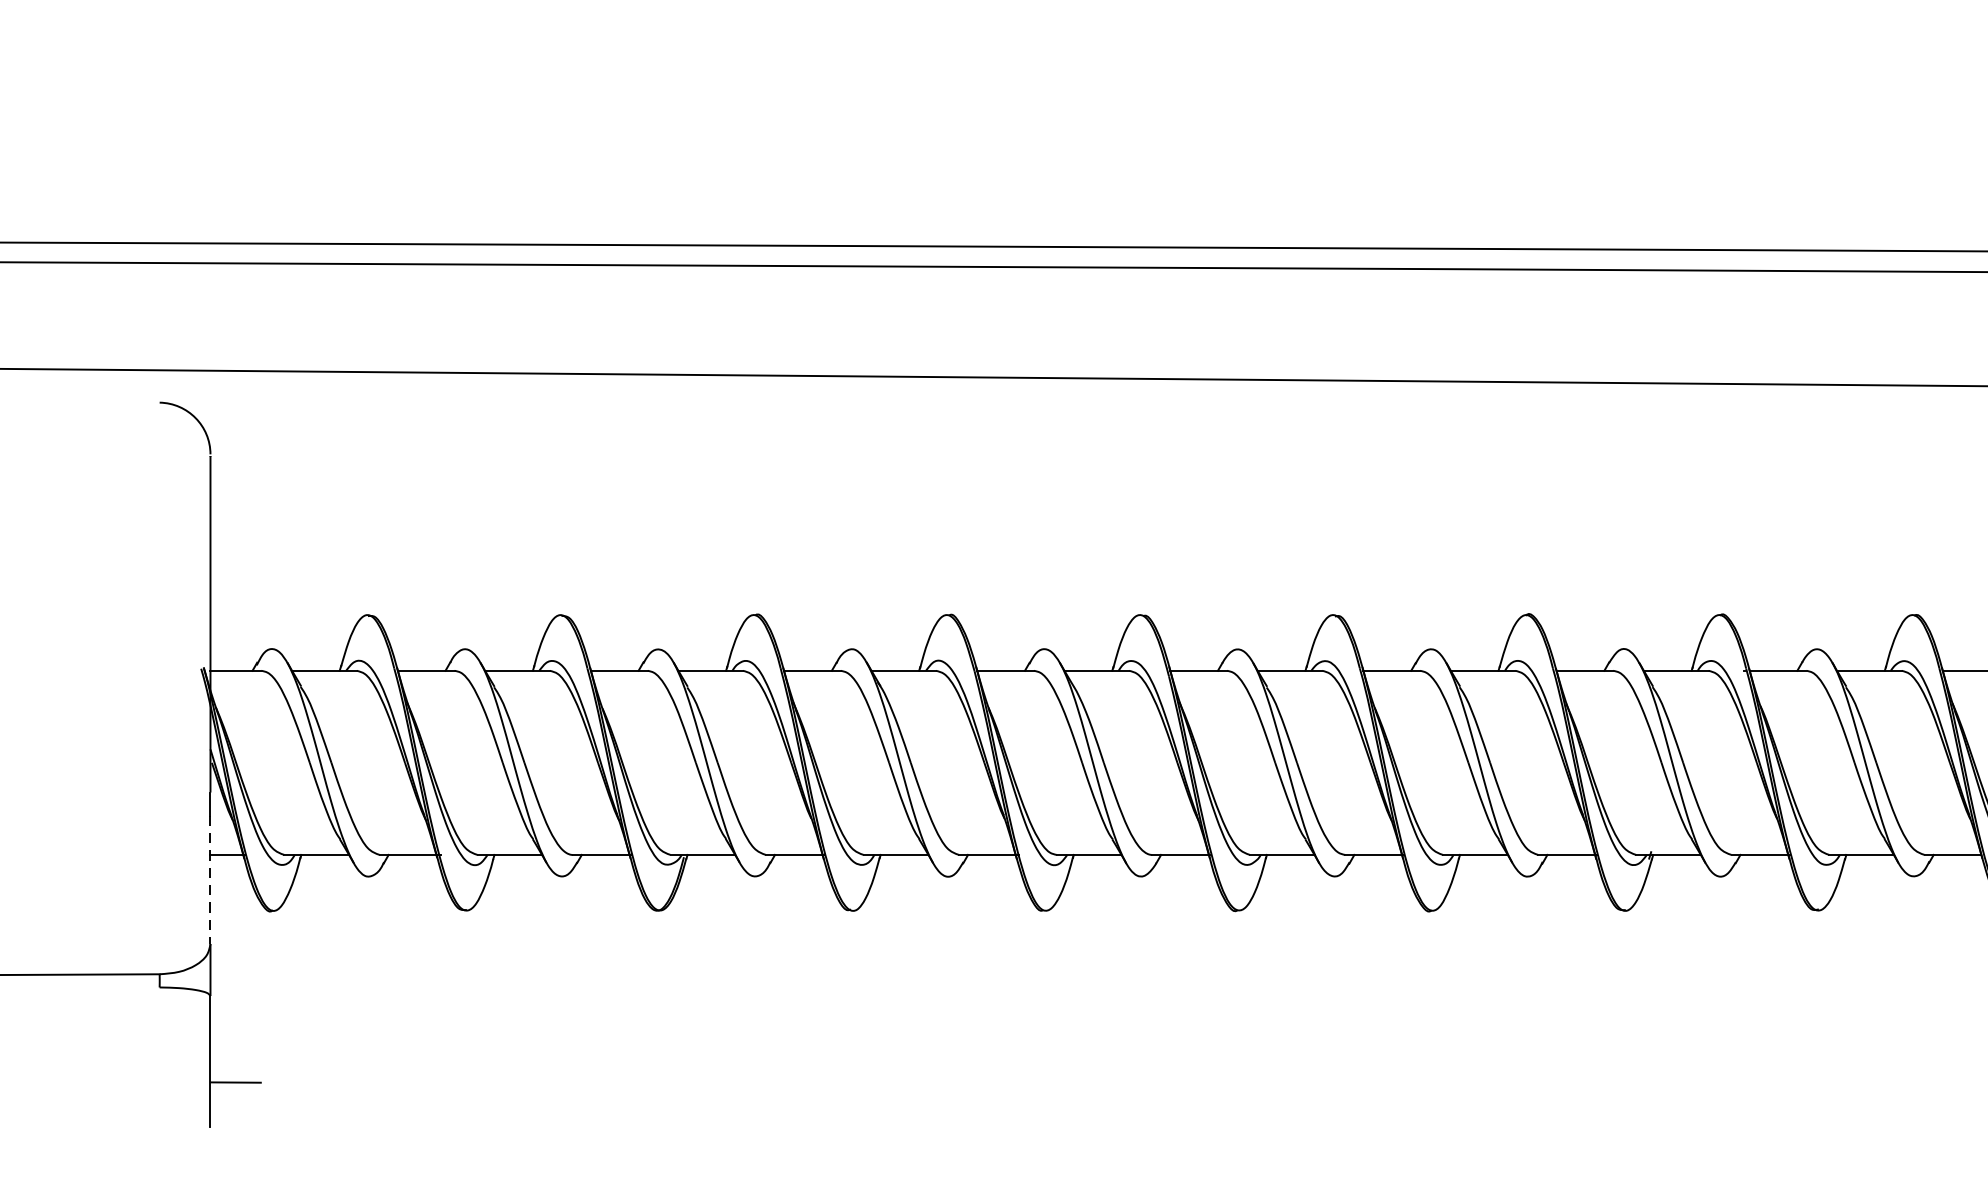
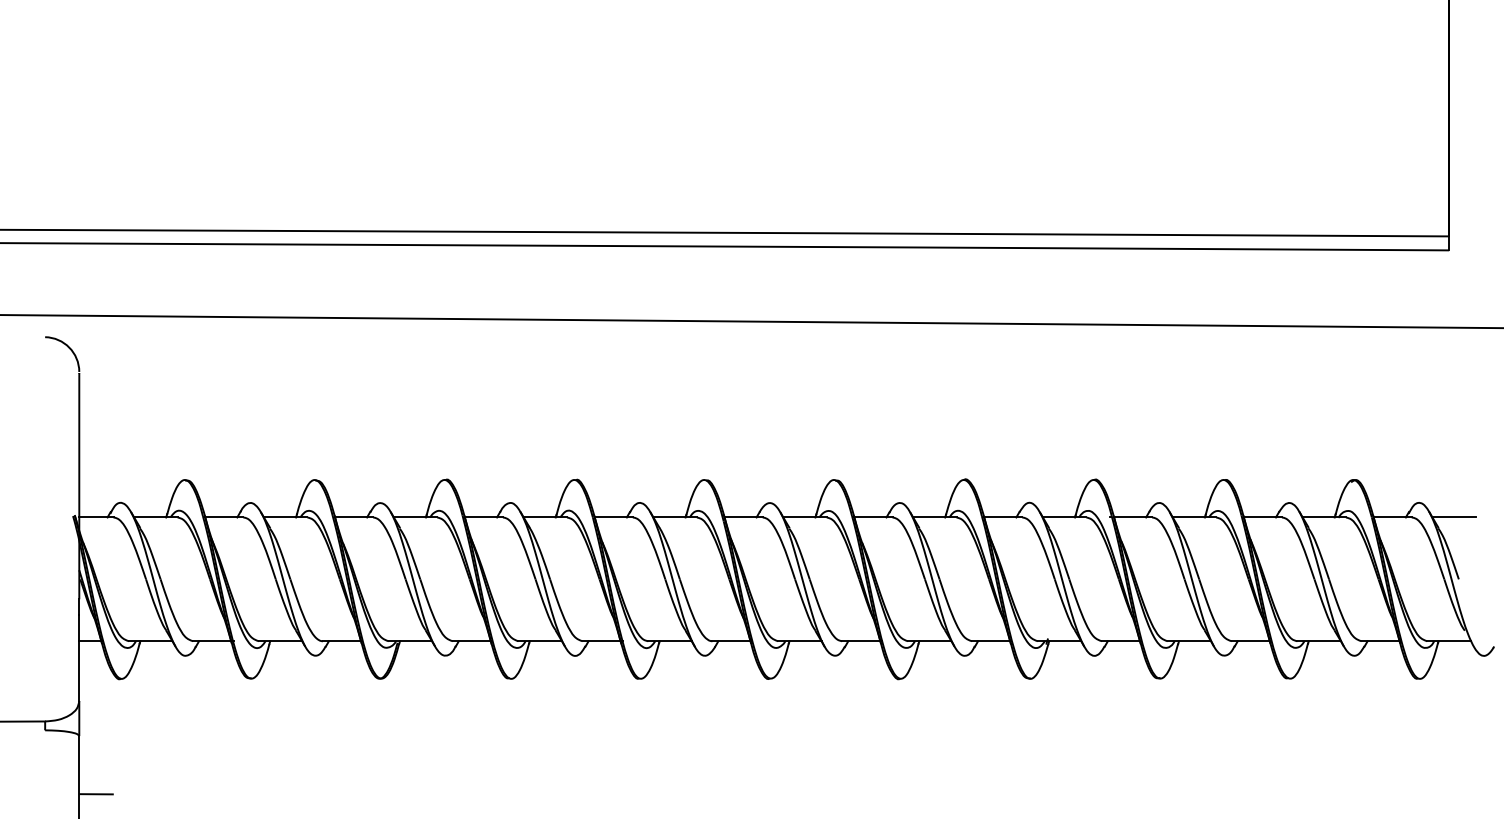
line: (210, 880) -> (79, 658), dashed -> solid

